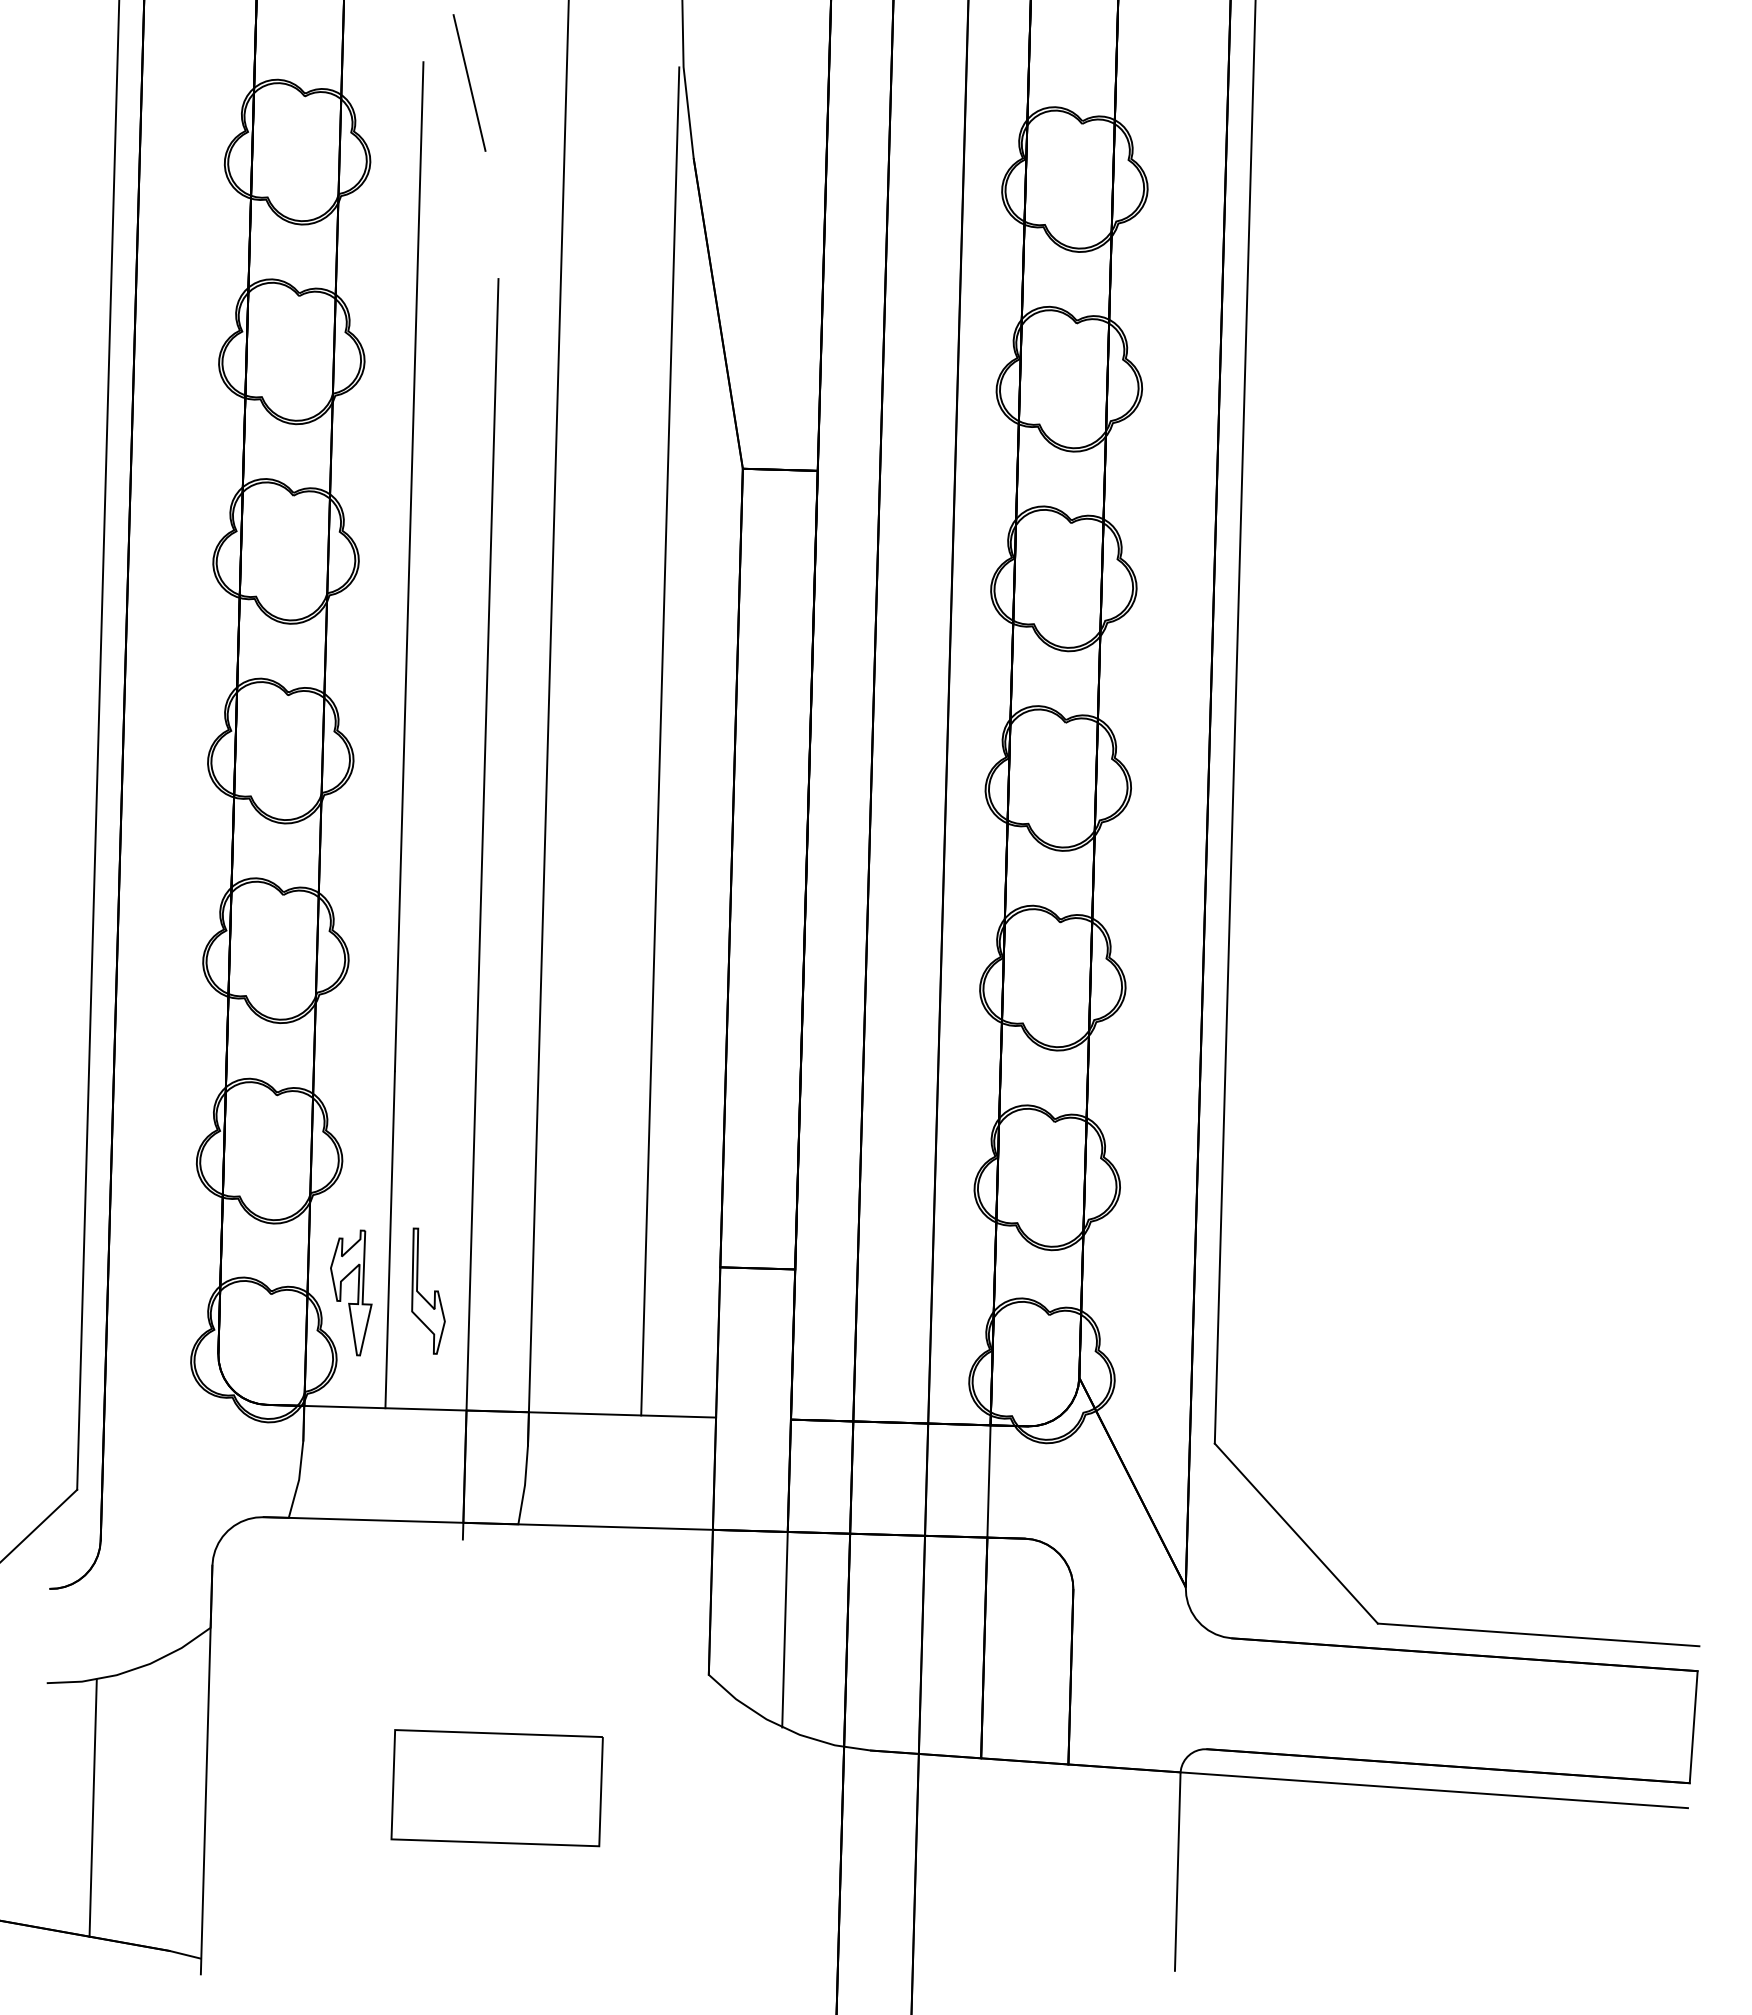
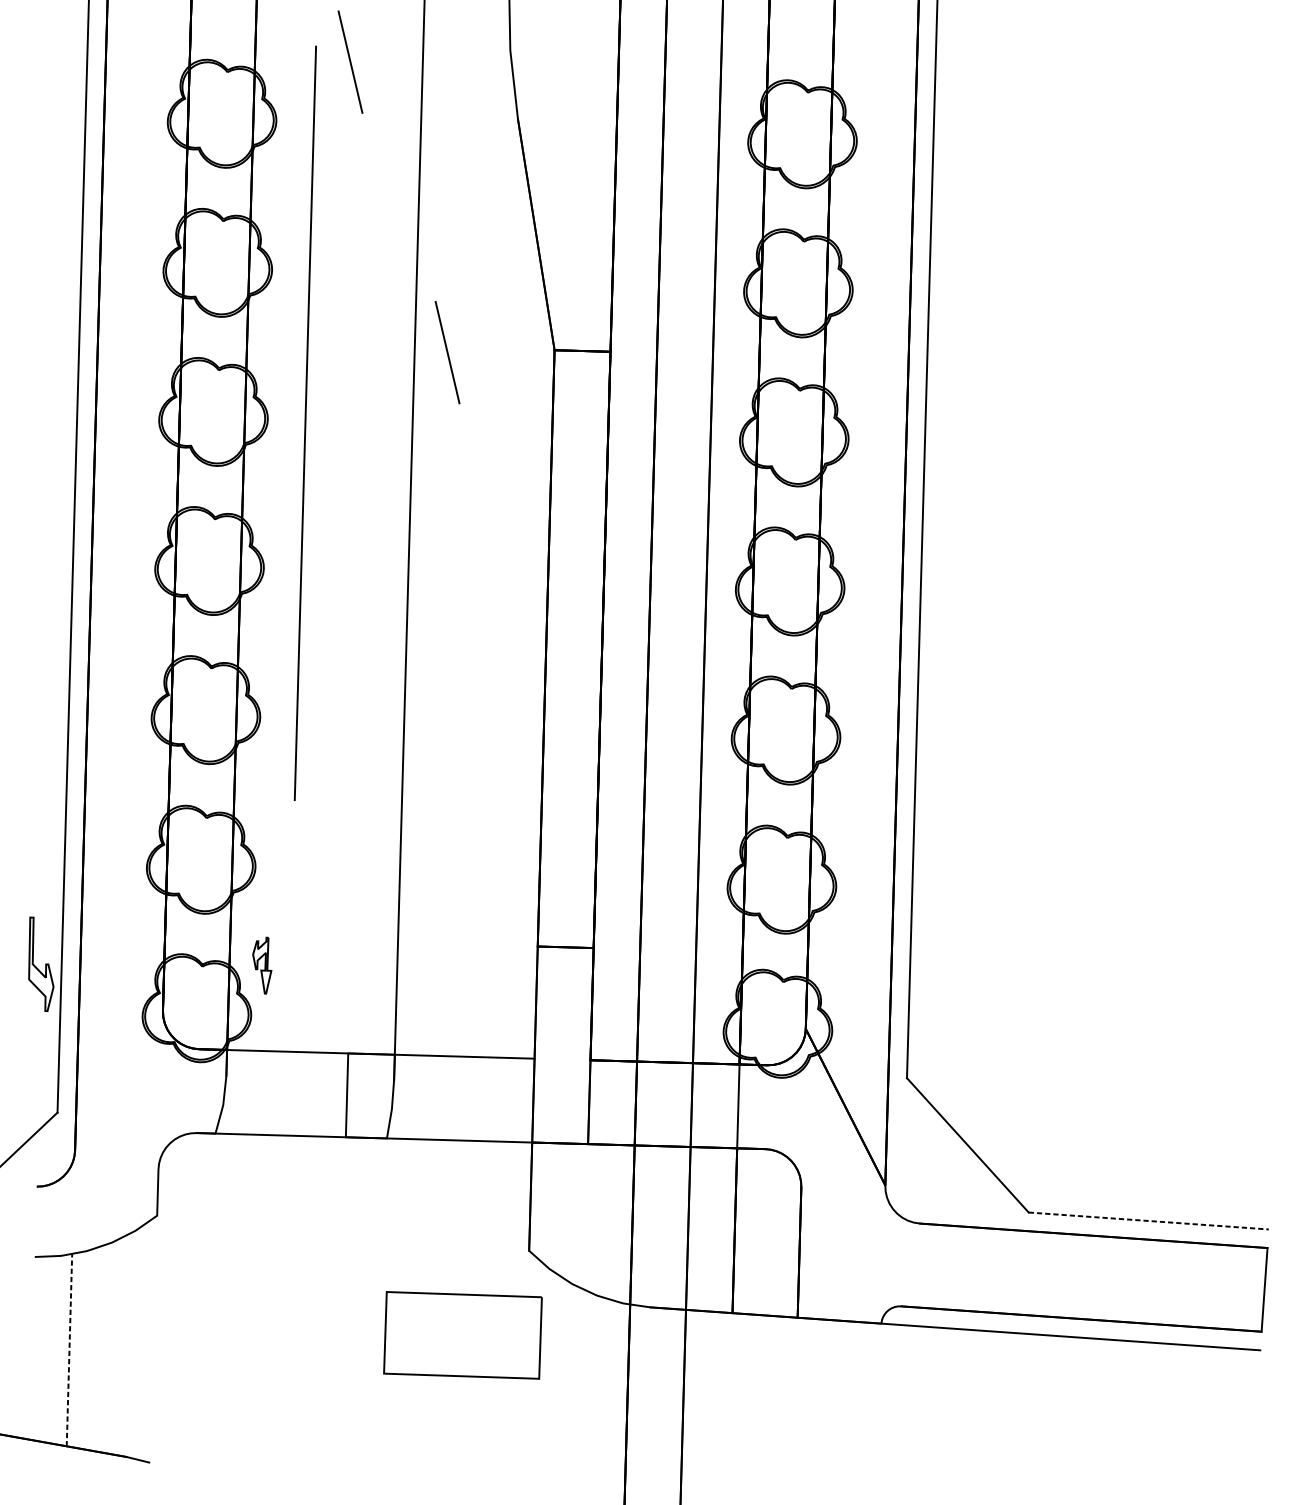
line: (599, 471) -> (447, 352), added
line: (660, 741) -> (493, 553), removed
line: (480, 909) -> (358, 679), removed
line: (389, 1239) -> (290, 925), removed
part: (428, 1290) -> (41, 963), moved
part: (351, 1292) -> (262, 965), size x0.6
line: (786, 1573) -> (587, 1175), removed
line: (1539, 1634) -> (1149, 1220), solid -> dashed
line: (206, 1769) -> (154, 1321), removed
part: (496, 1788) -> (462, 1335), moved
line: (93, 1808) -> (69, 1350), solid -> dashed
line: (1177, 1871) -> (879, 1397), removed

